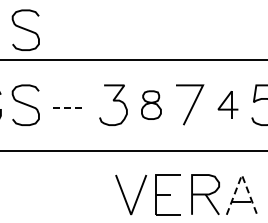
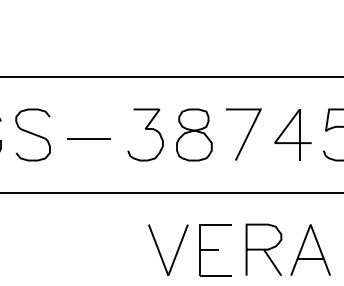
curve: (25, 29) -> (32, 37), removed
part: (151, 104) -> (194, 134), size x1.43
part: (227, 104) -> (292, 134), size x1.43
line: (69, 108) -> (89, 139), dashed -> solid
line: (241, 175) -> (310, 225), dashed -> solid

